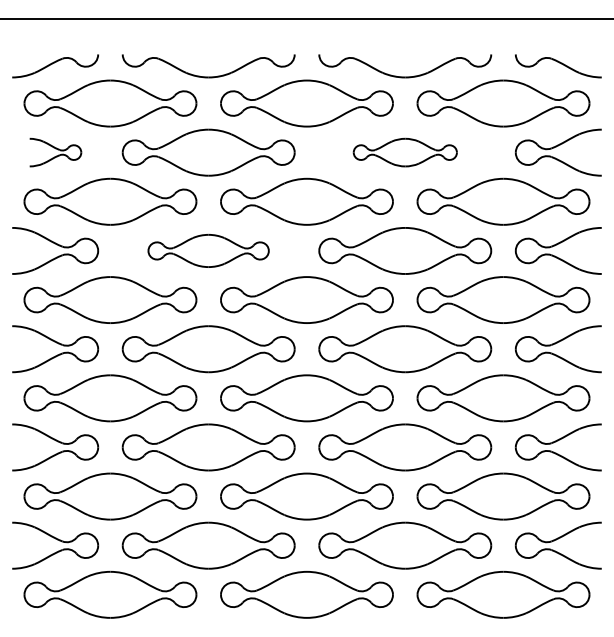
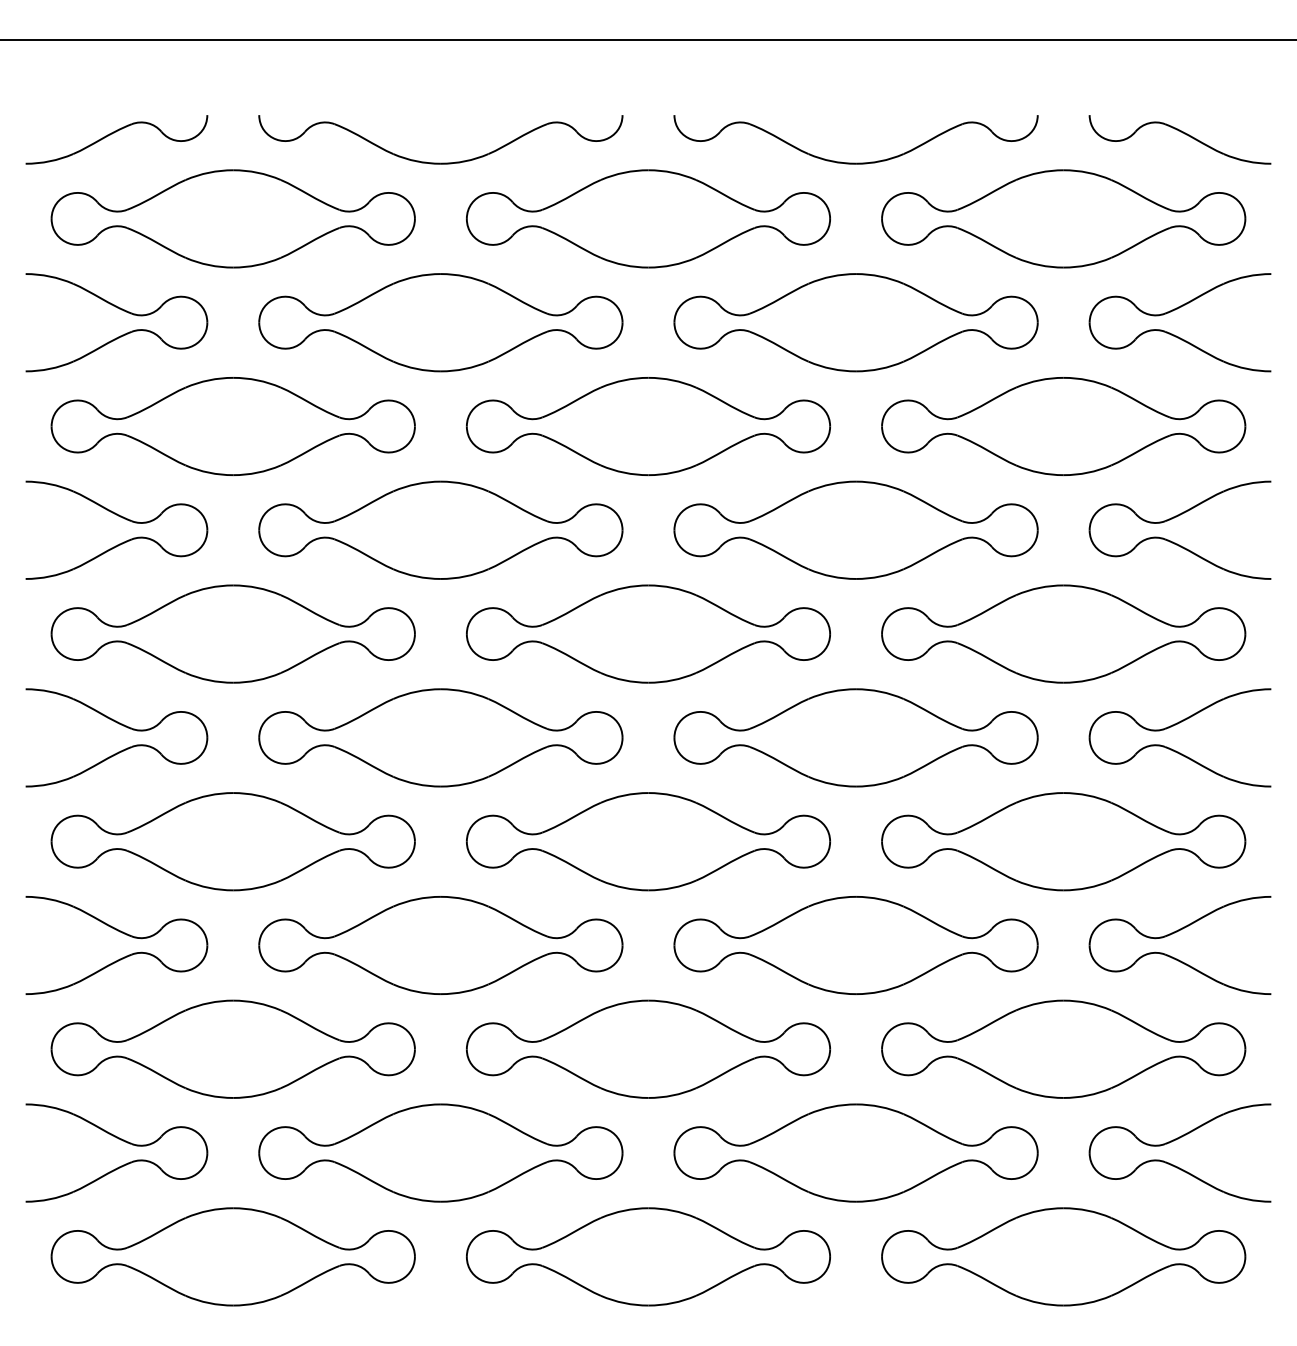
part: (55, 152) -> (117, 322), size x1.67
part: (405, 152) -> (856, 322), size x1.67
part: (208, 250) -> (440, 529), size x1.43

